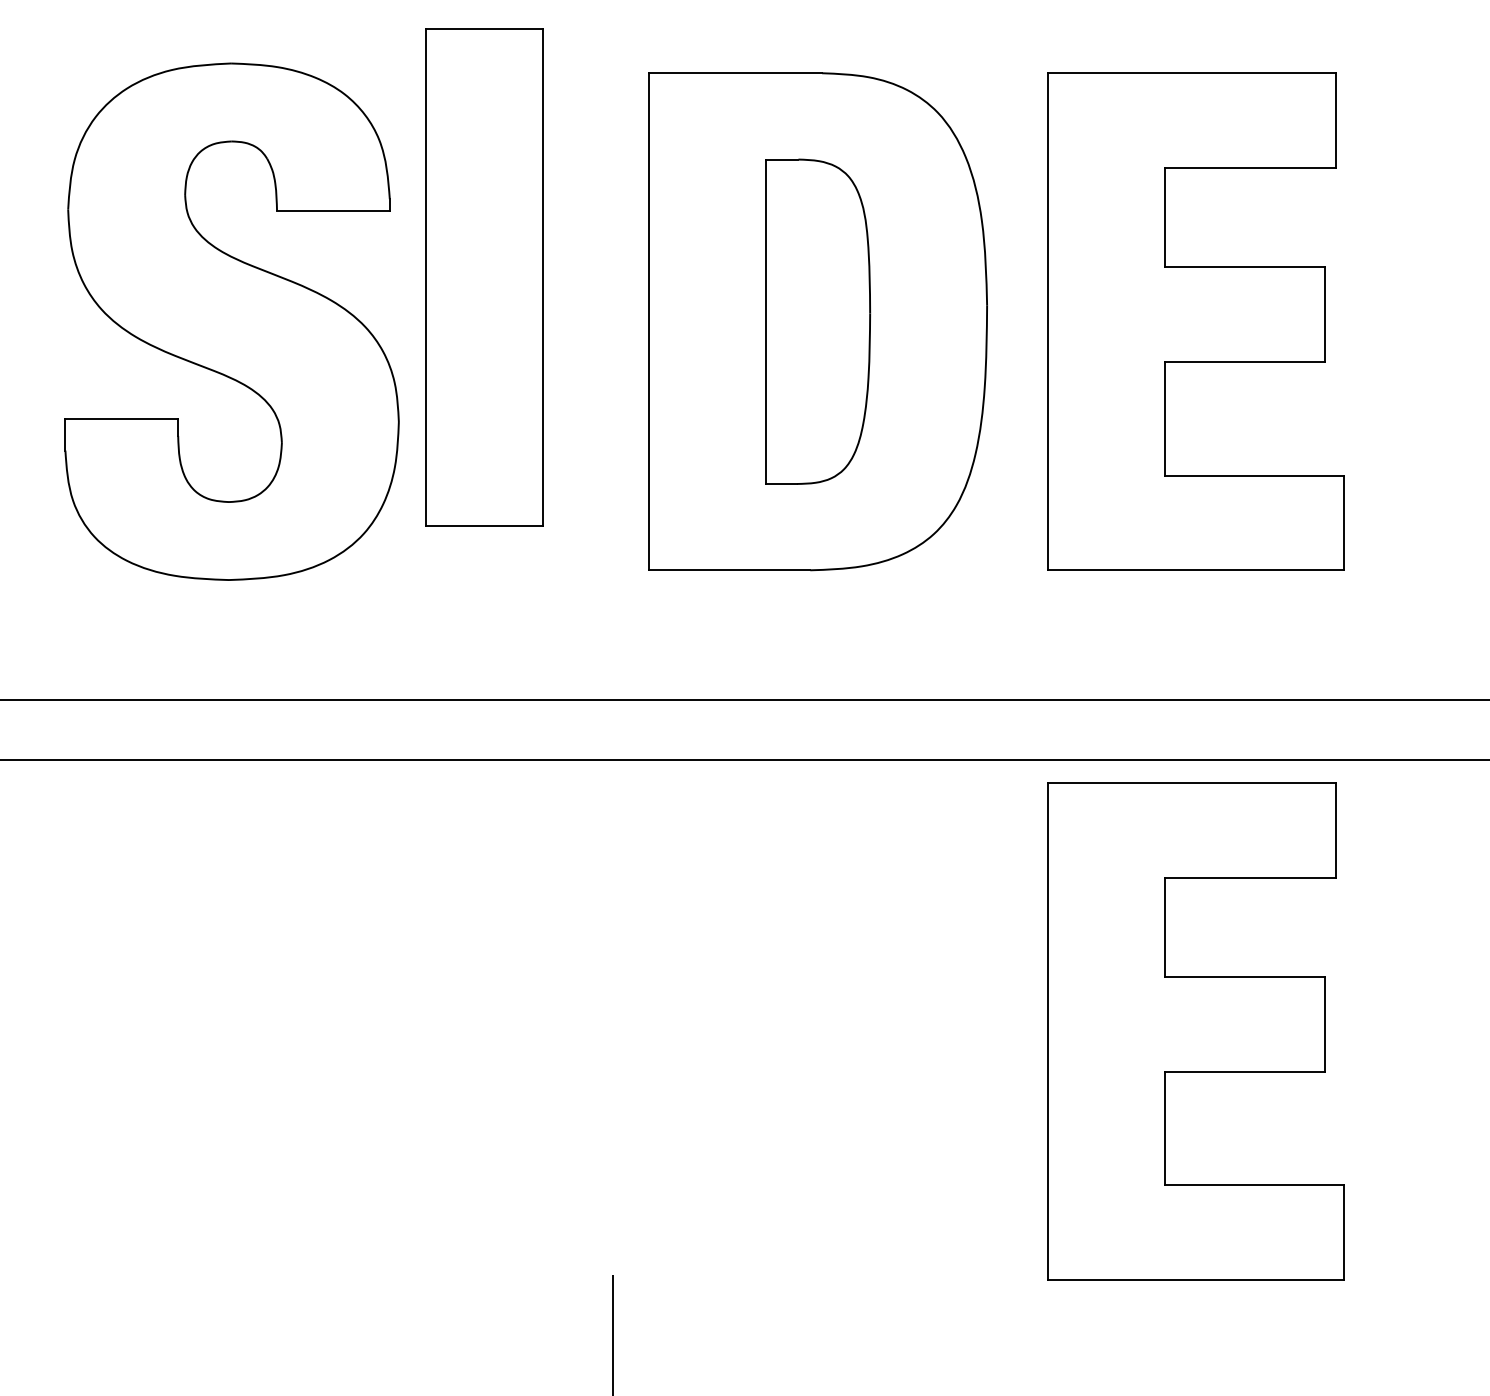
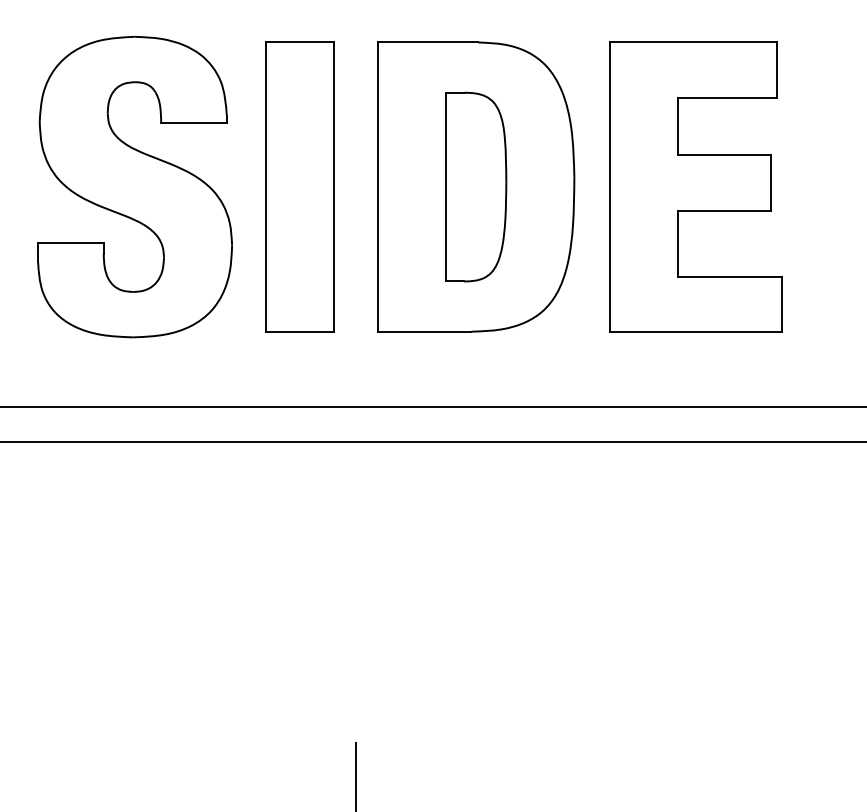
part: (483, 276) -> (299, 186), moved
part: (1195, 1030) -> (695, 599), removed

